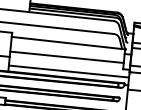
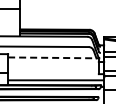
line: (68, 42) -> (53, 57), solid -> dashed
line: (67, 57) -> (53, 69), removed

